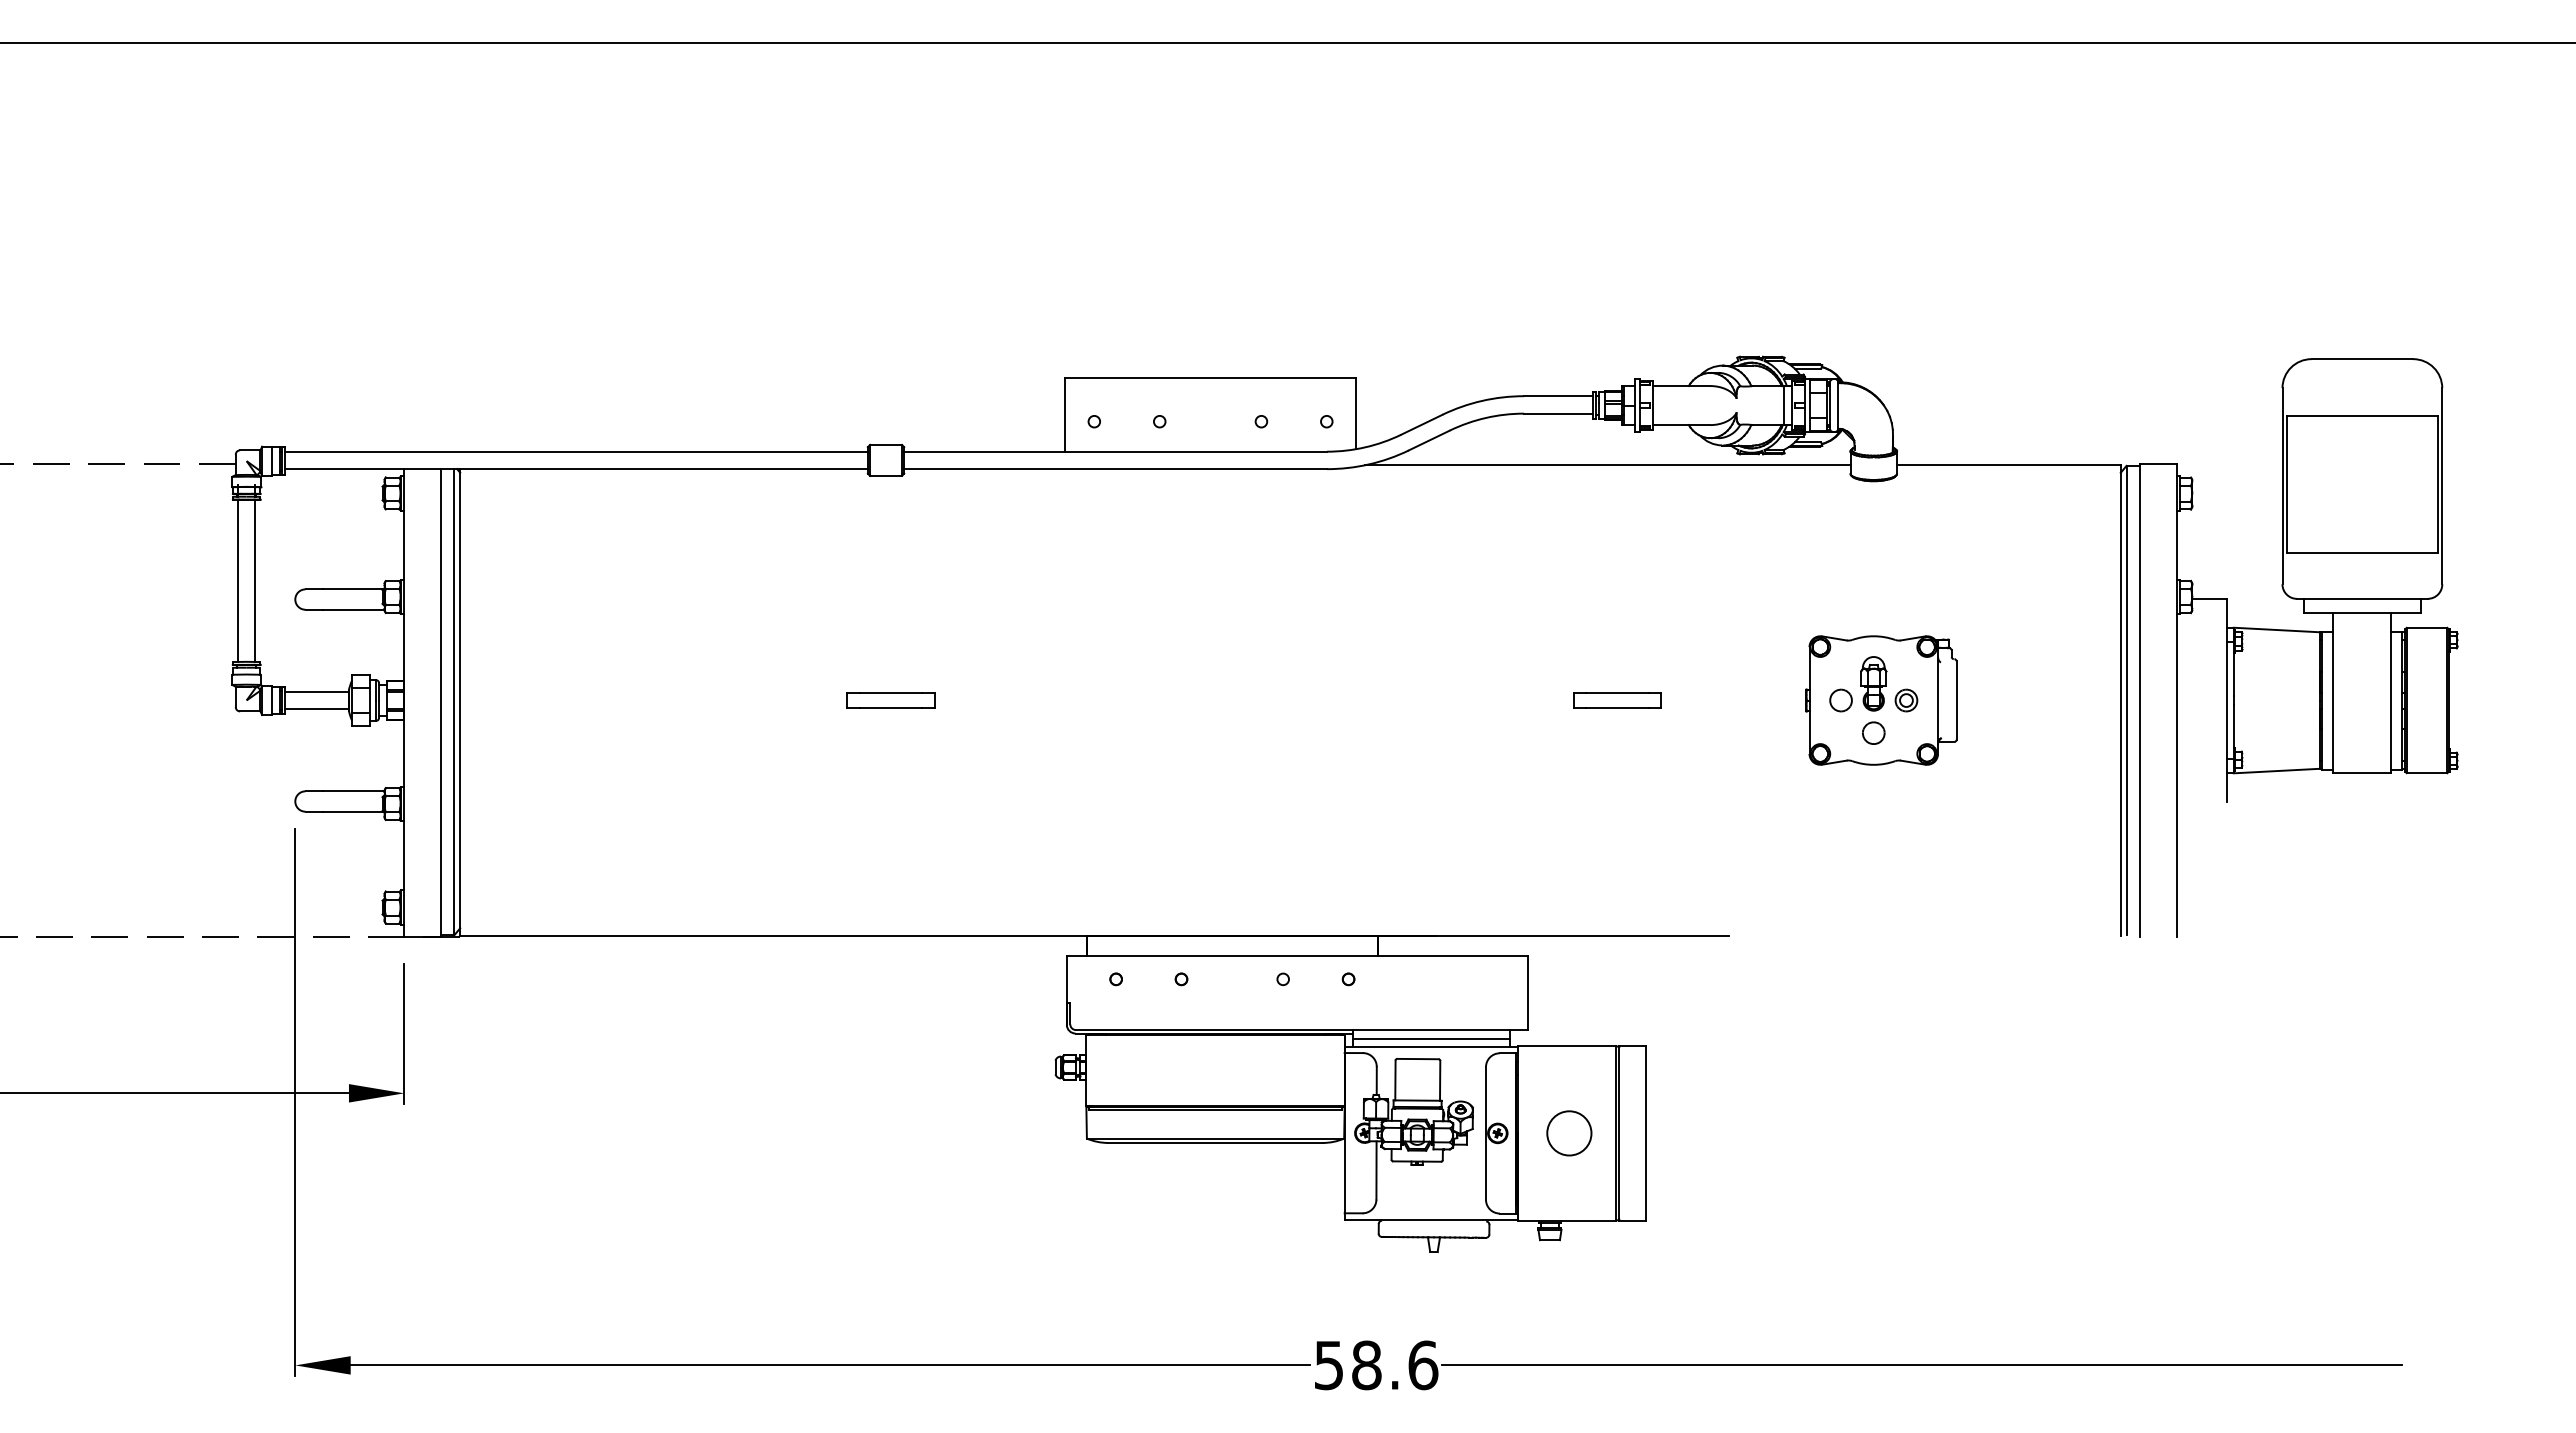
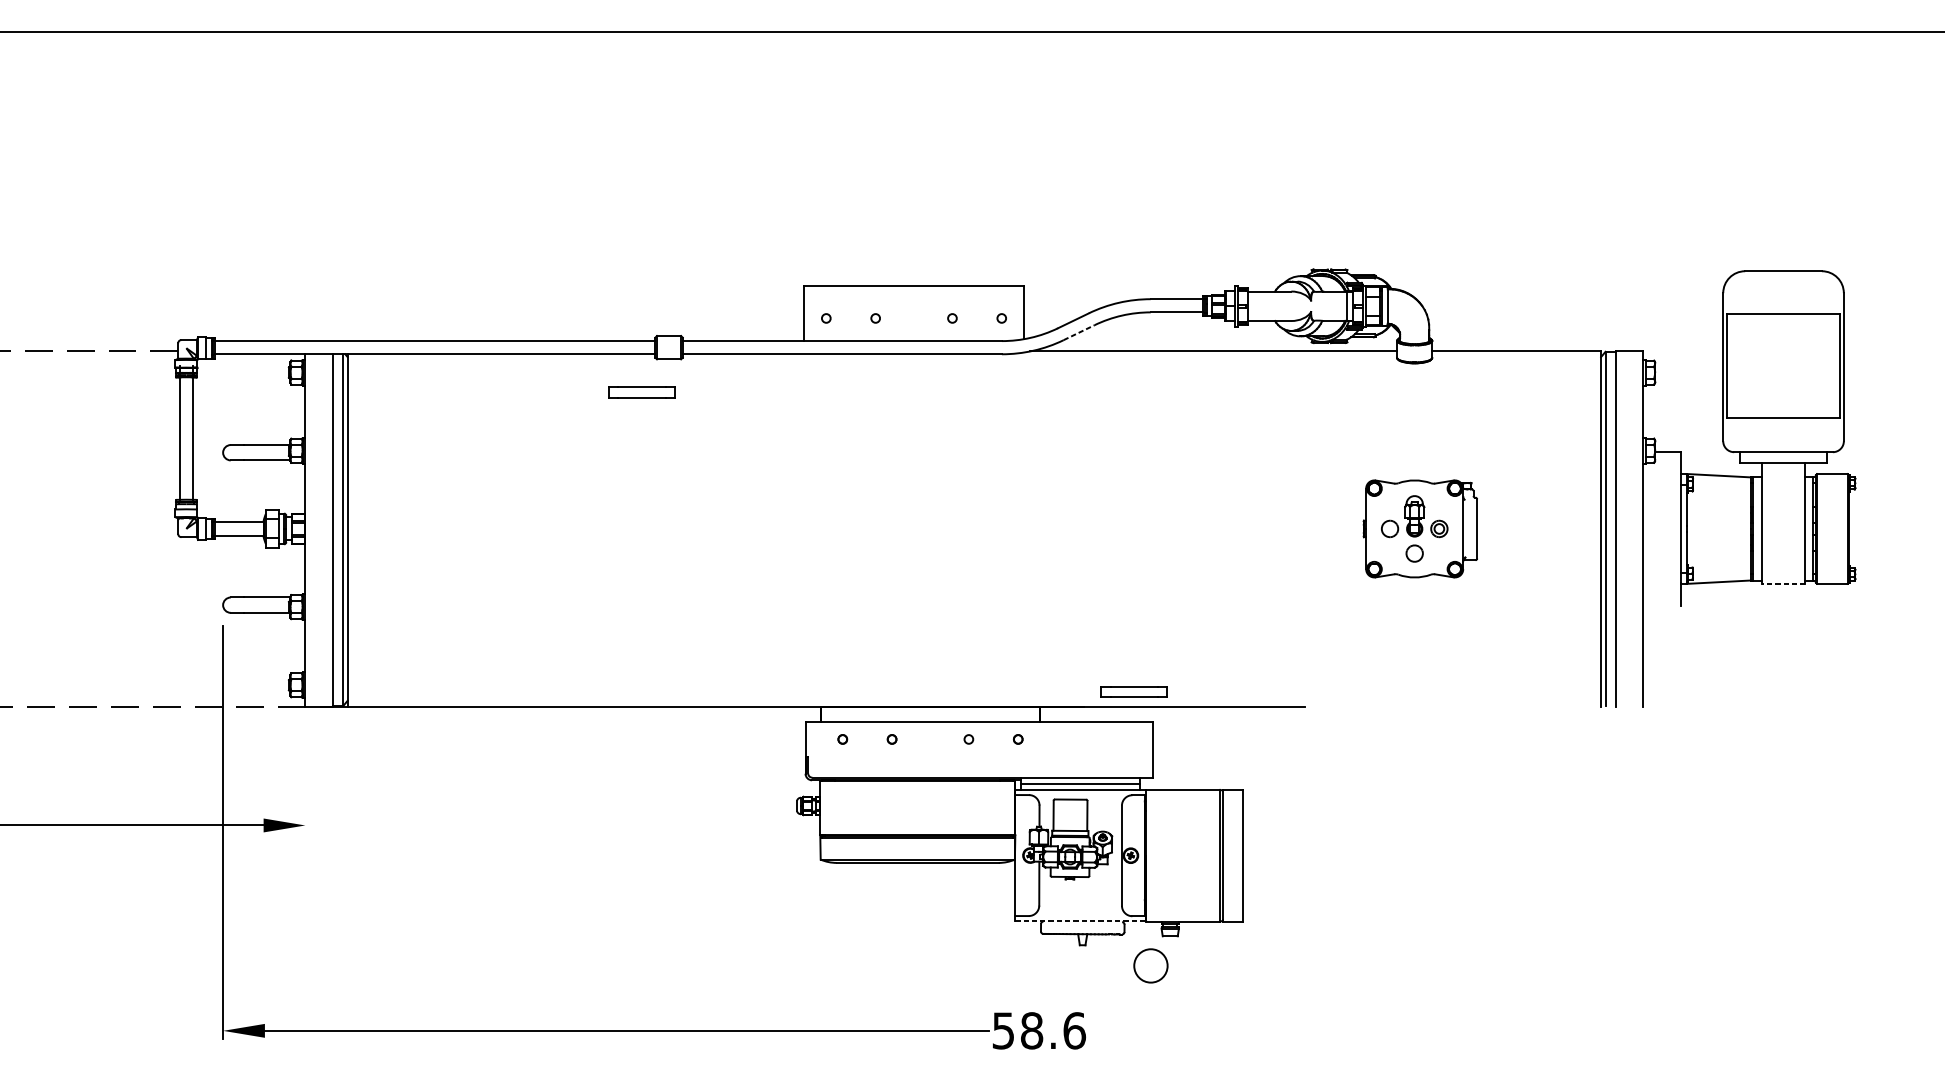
line: (1429, 440) -> (1079, 332), solid -> dashed
part: (890, 700) -> (641, 392), moved
part: (1617, 700) -> (1134, 691), moved
line: (2361, 773) -> (1782, 584), solid -> dashed
line: (404, 1034) -> (305, 781), removed
circle: (1569, 1133) -> (1151, 966), moved
line: (1431, 1220) -> (1080, 921), solid -> dashed
line: (1921, 1365) -> (1450, 1030), removed

